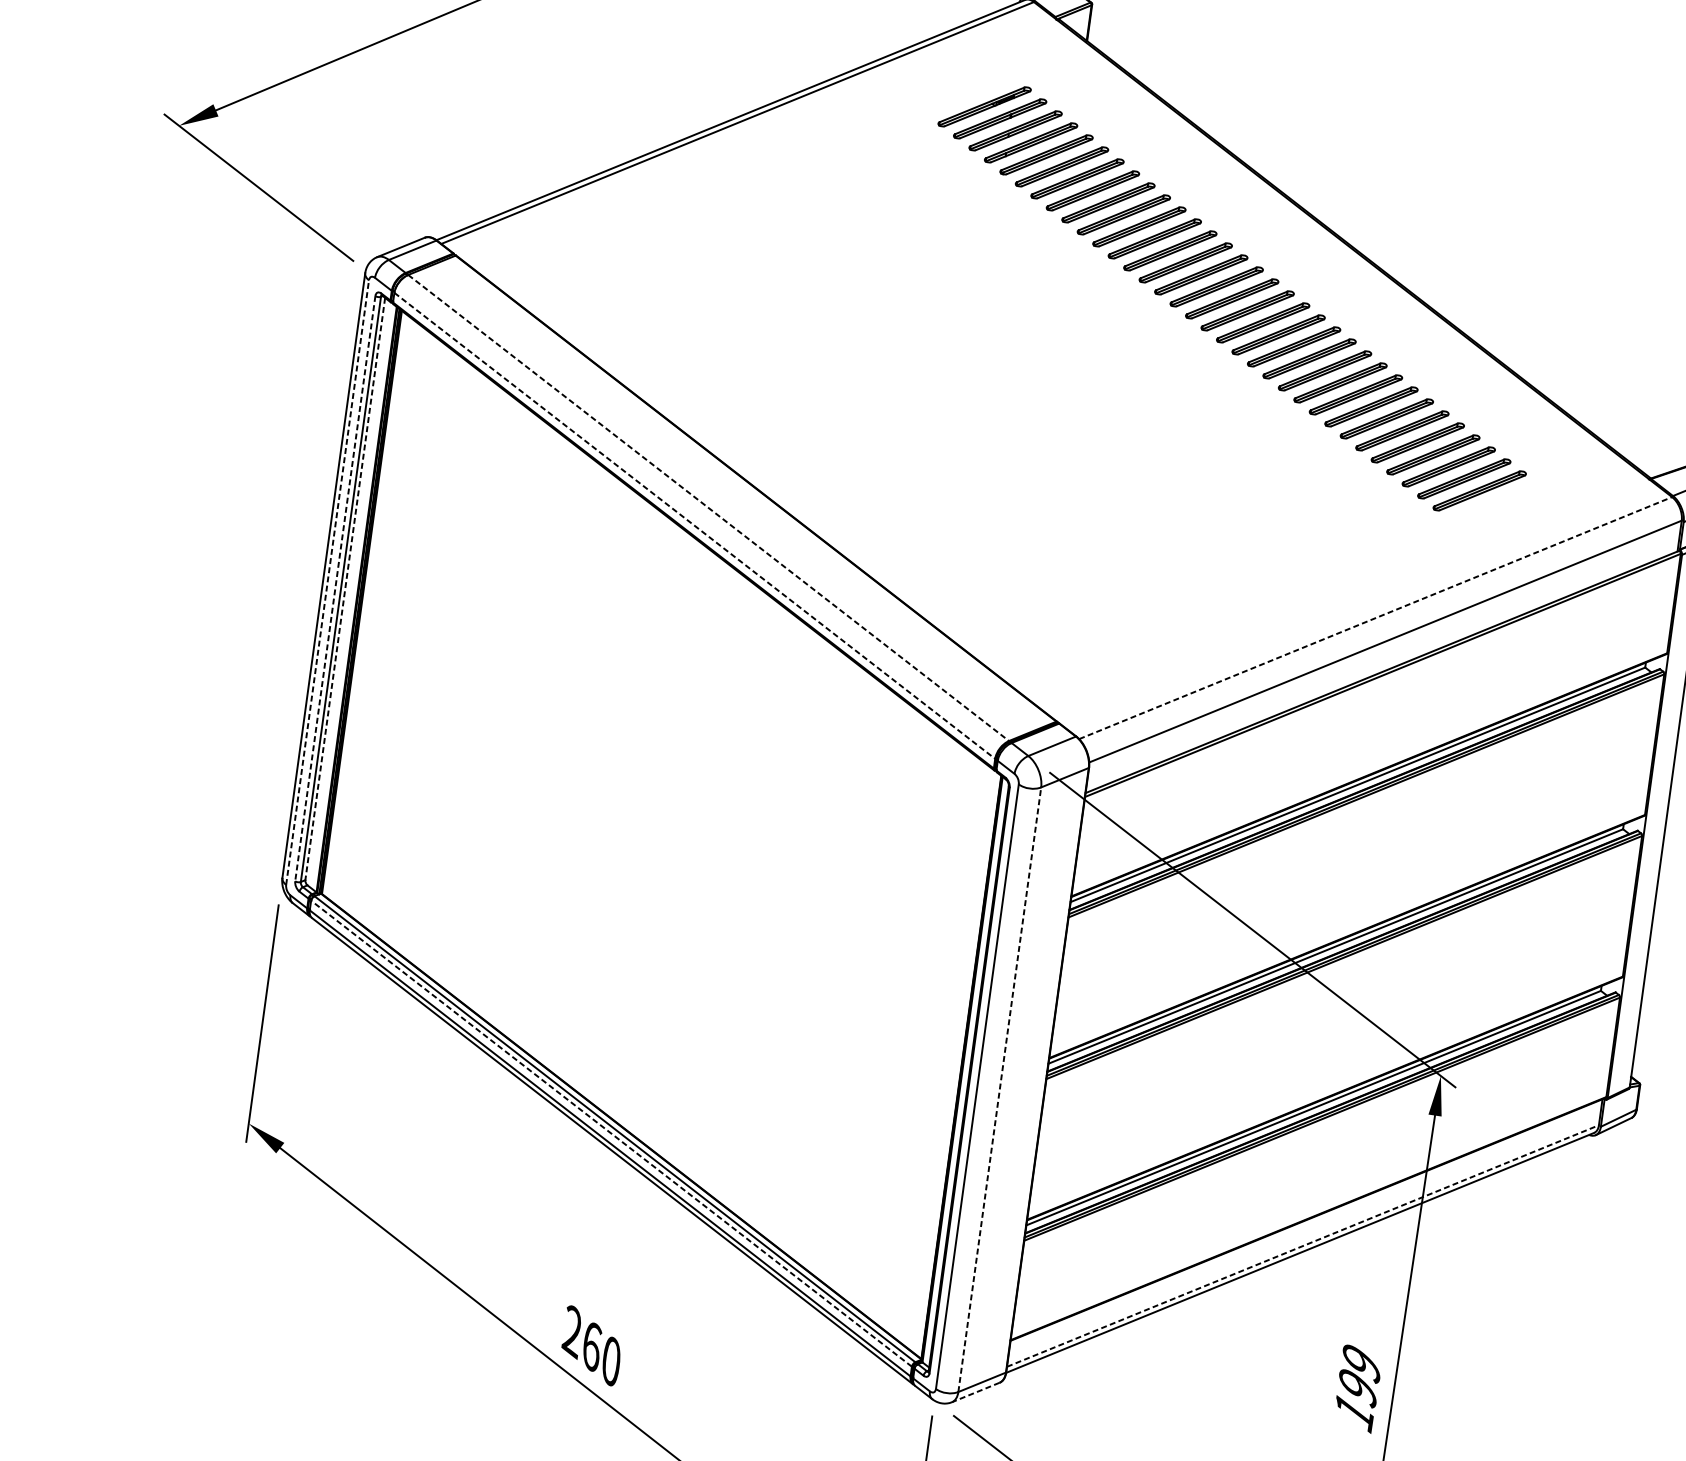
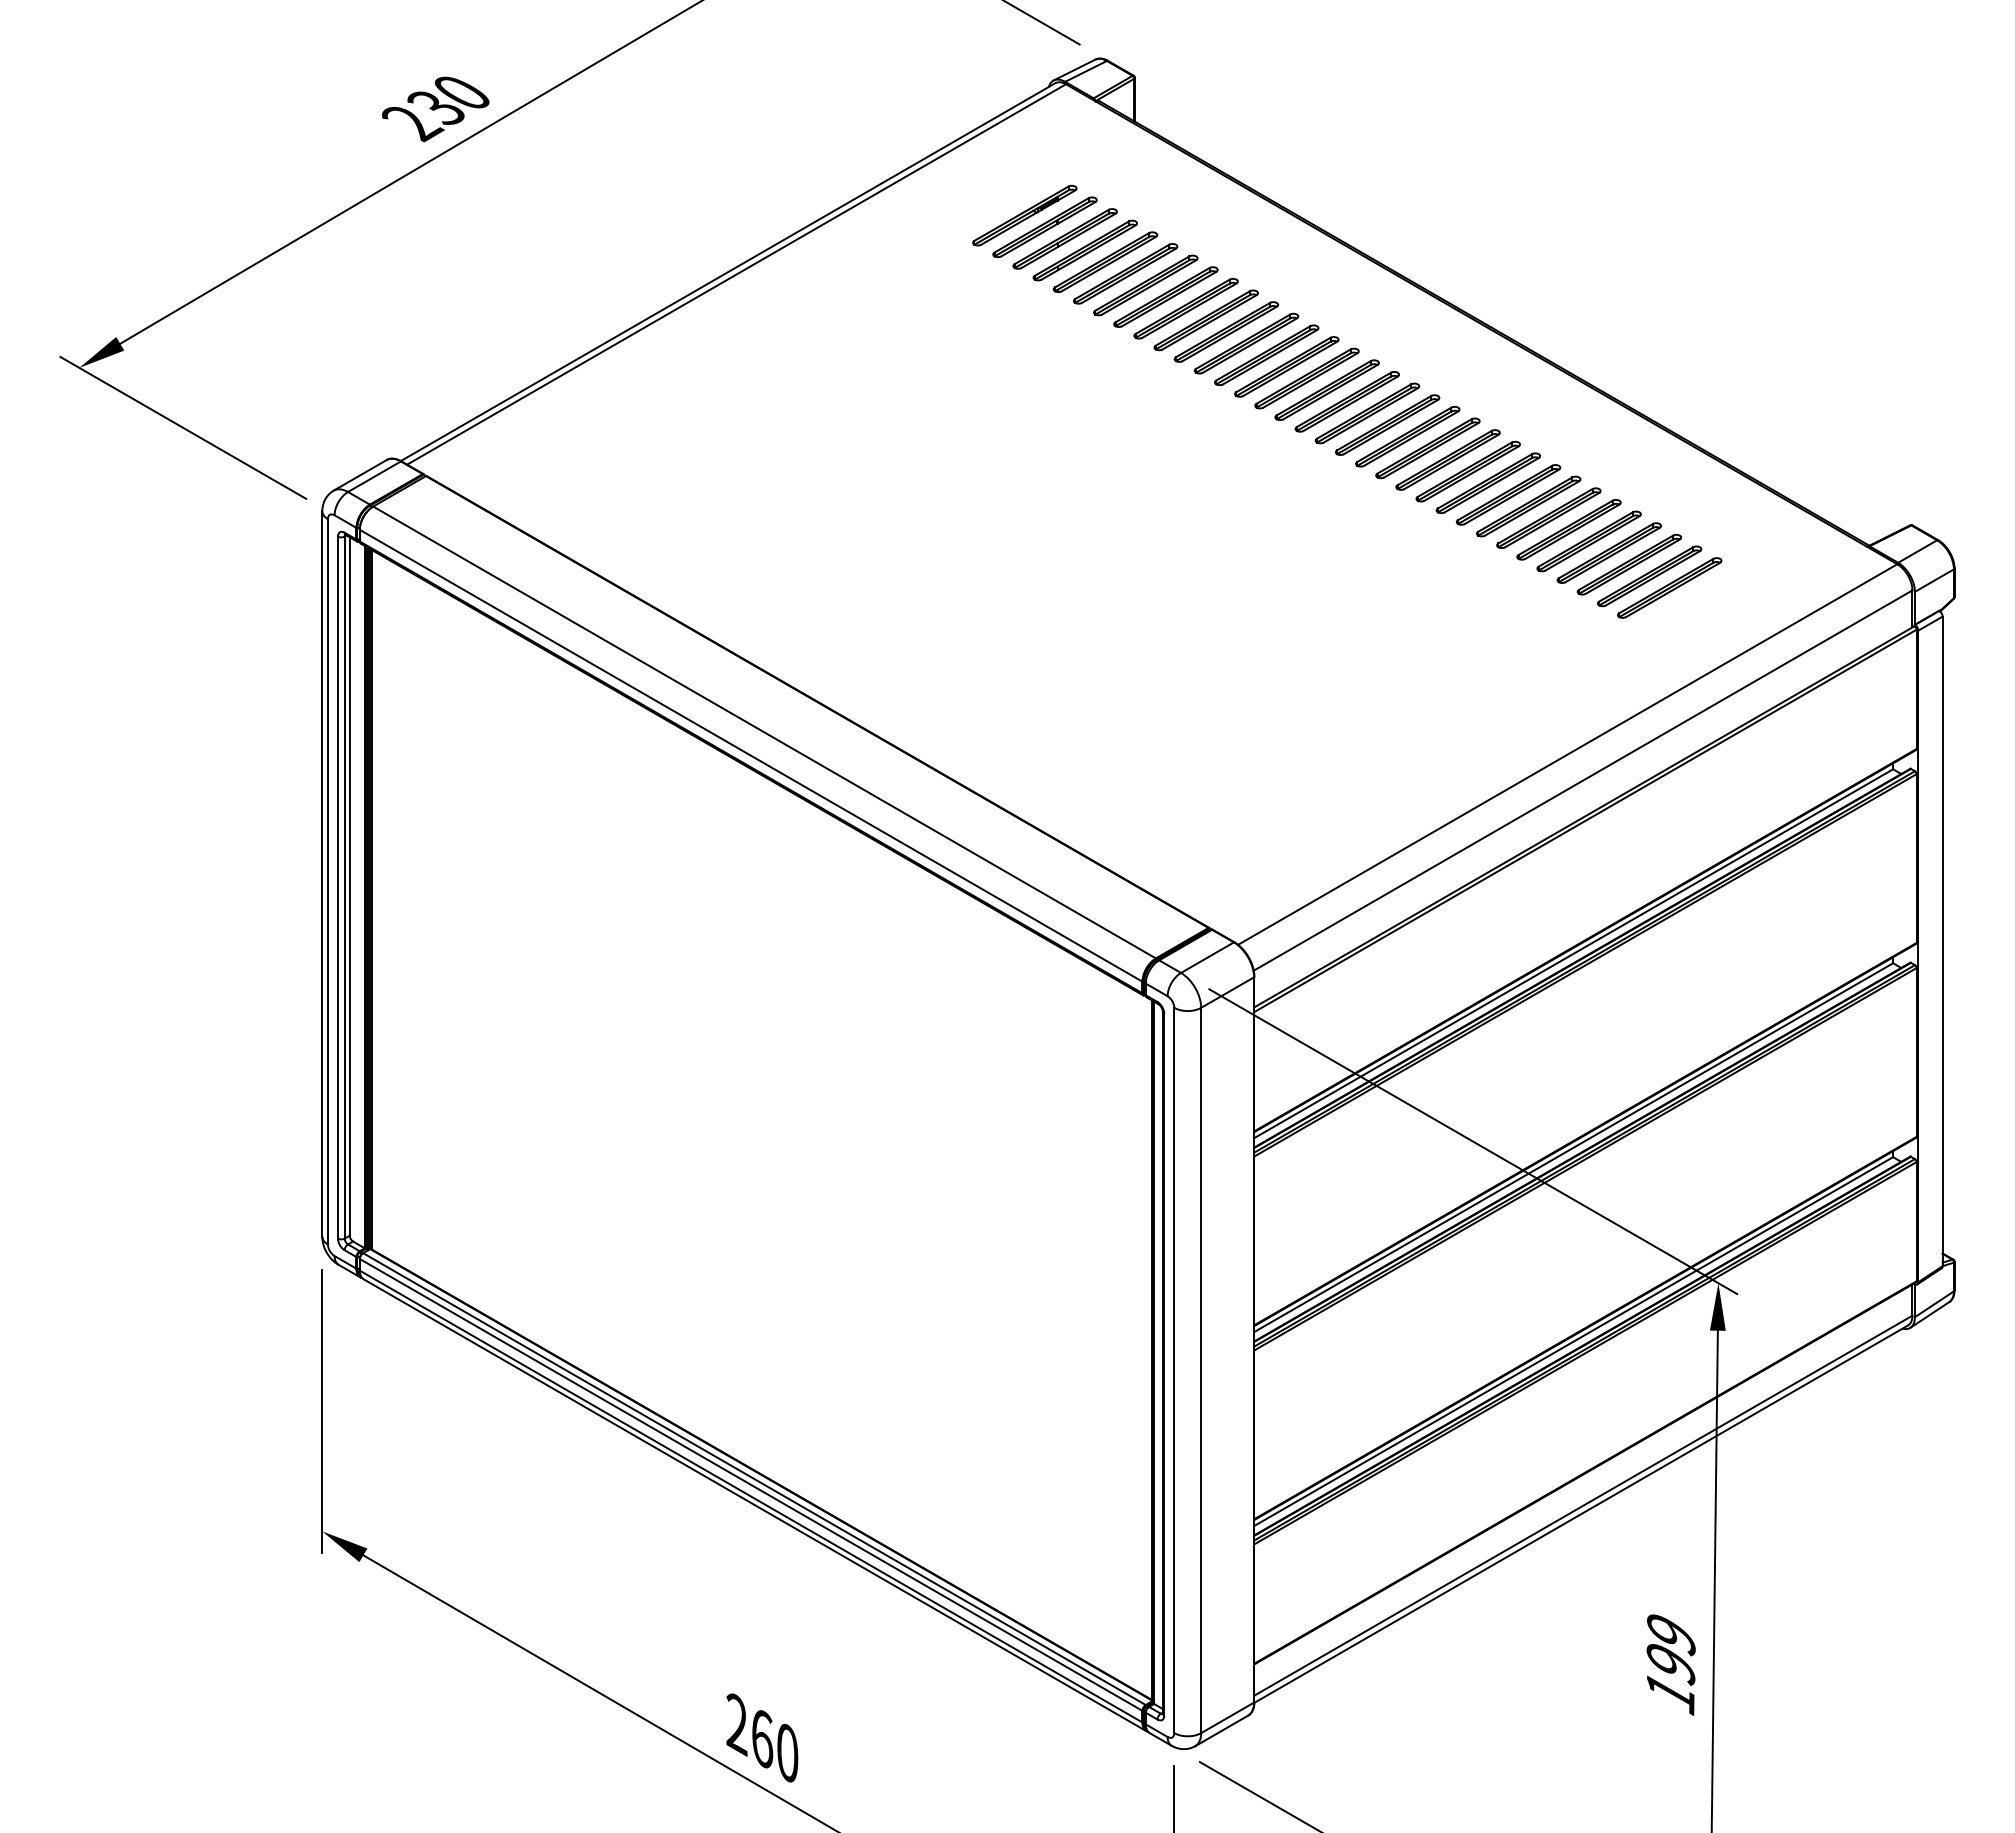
line: (708, 508) -> (764, 732), dashed -> solid
line: (695, 525) -> (751, 755), dashed -> solid
line: (327, 582) -> (327, 881), dashed -> solid
line: (334, 589) -> (337, 888), dashed -> solid
line: (345, 589) -> (349, 886), dashed -> solid
line: (1375, 618) -> (1567, 754), dashed -> solid
line: (1000, 1089) -> (1201, 1370), dashed -> solid
line: (611, 1133) -> (751, 1484), dashed -> solid
line: (1303, 1245) -> (1583, 1505), dashed -> solid
line: (975, 1392) -> (1221, 1730), dashed -> solid

